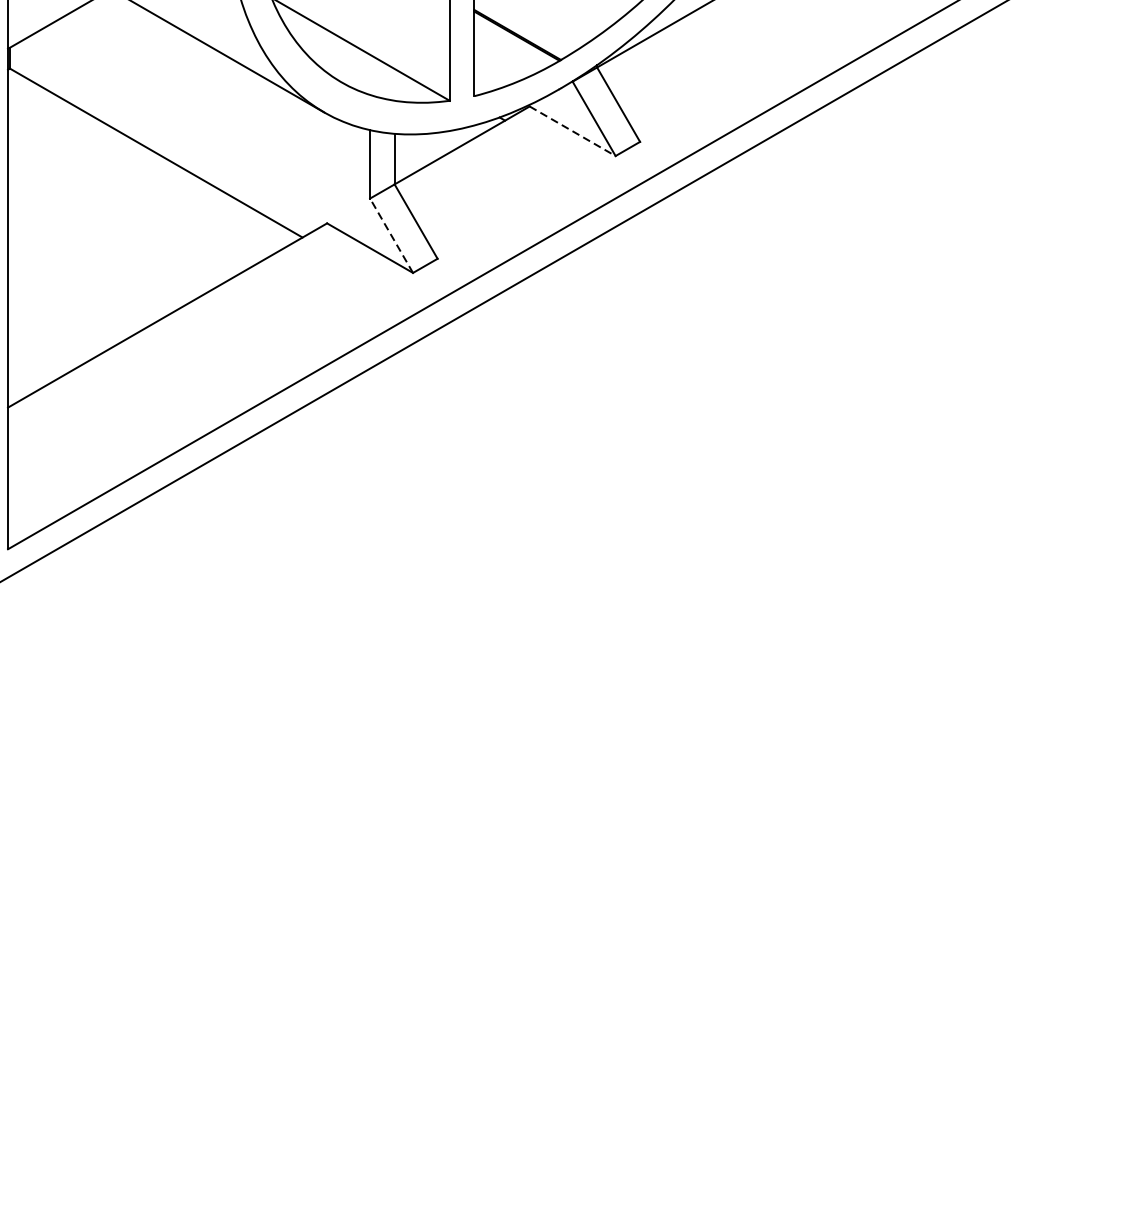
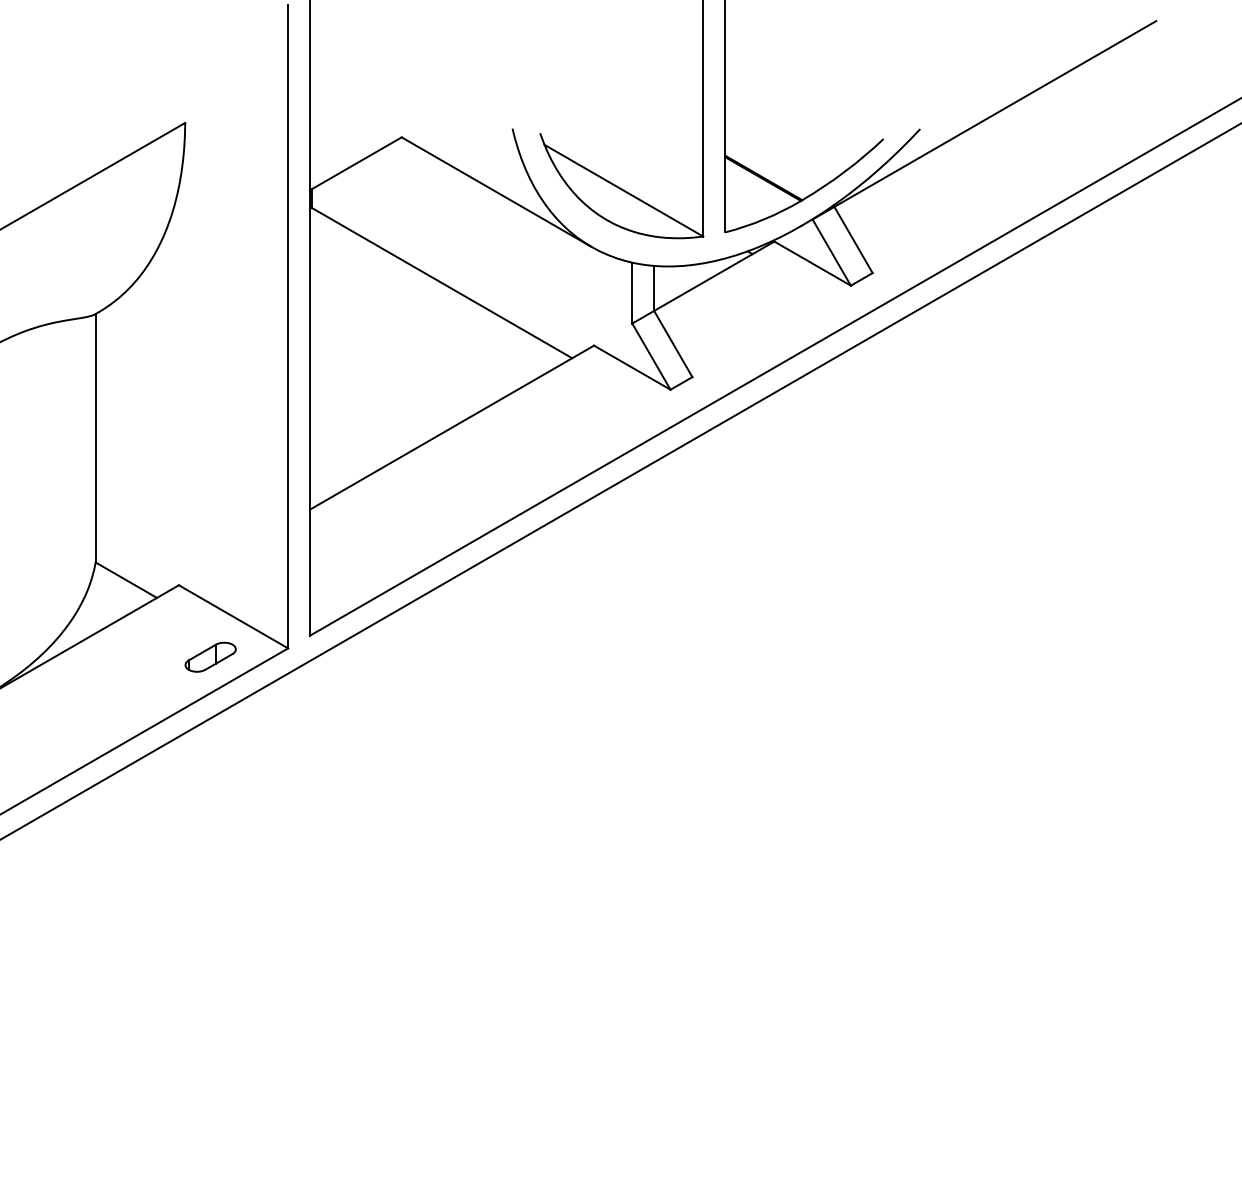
line: (573, 131) -> (813, 263), dashed -> solid
line: (391, 235) -> (651, 356), dashed -> solid

